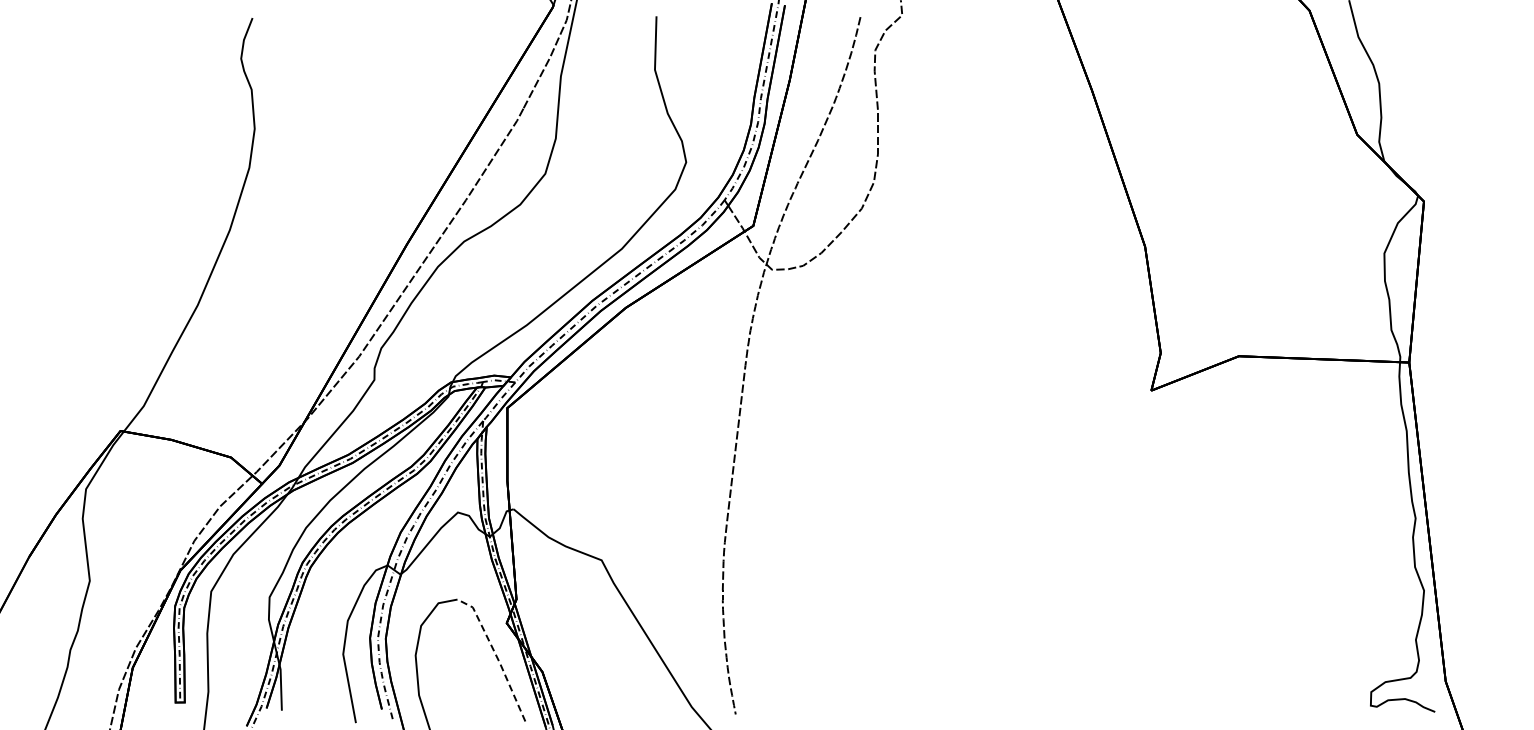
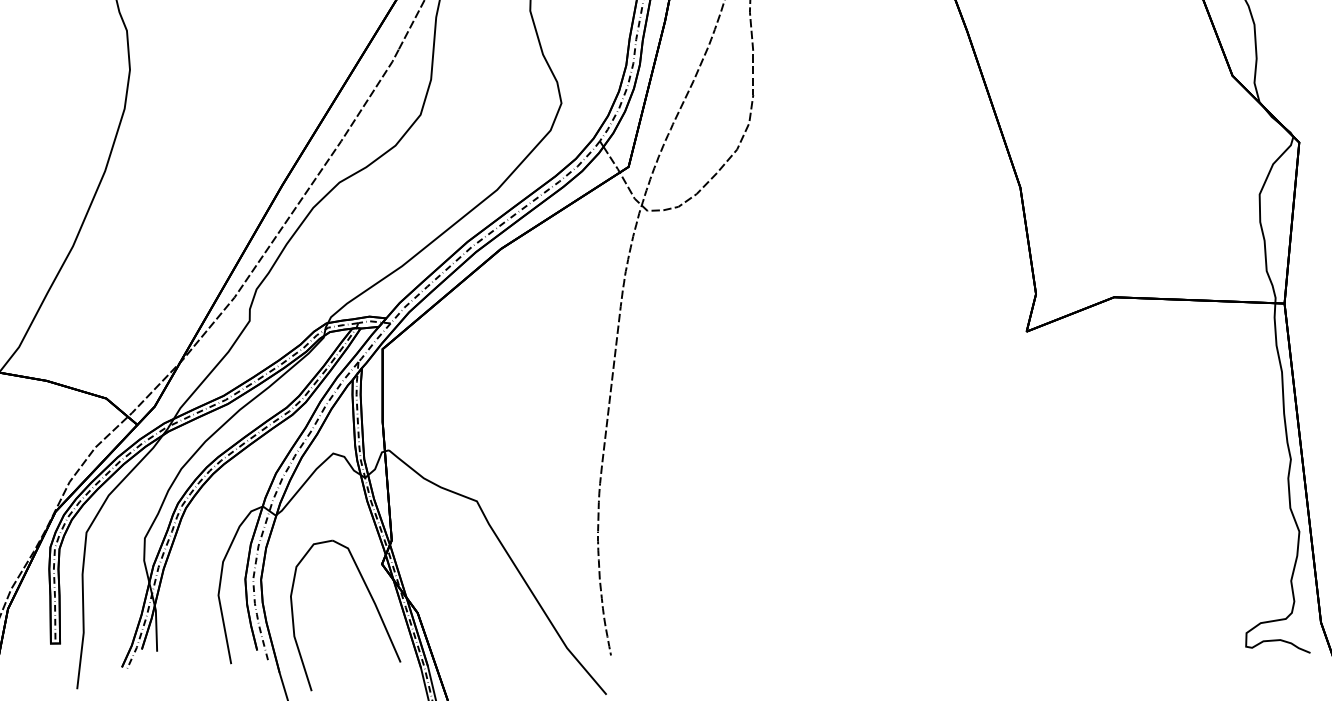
line: (496, 655) -> (371, 596), dashed -> solid

